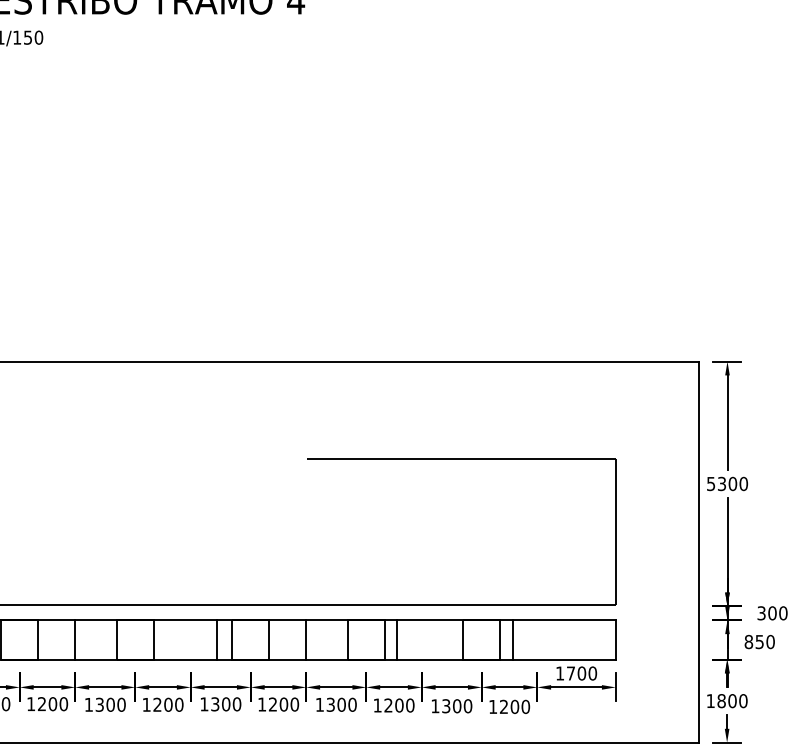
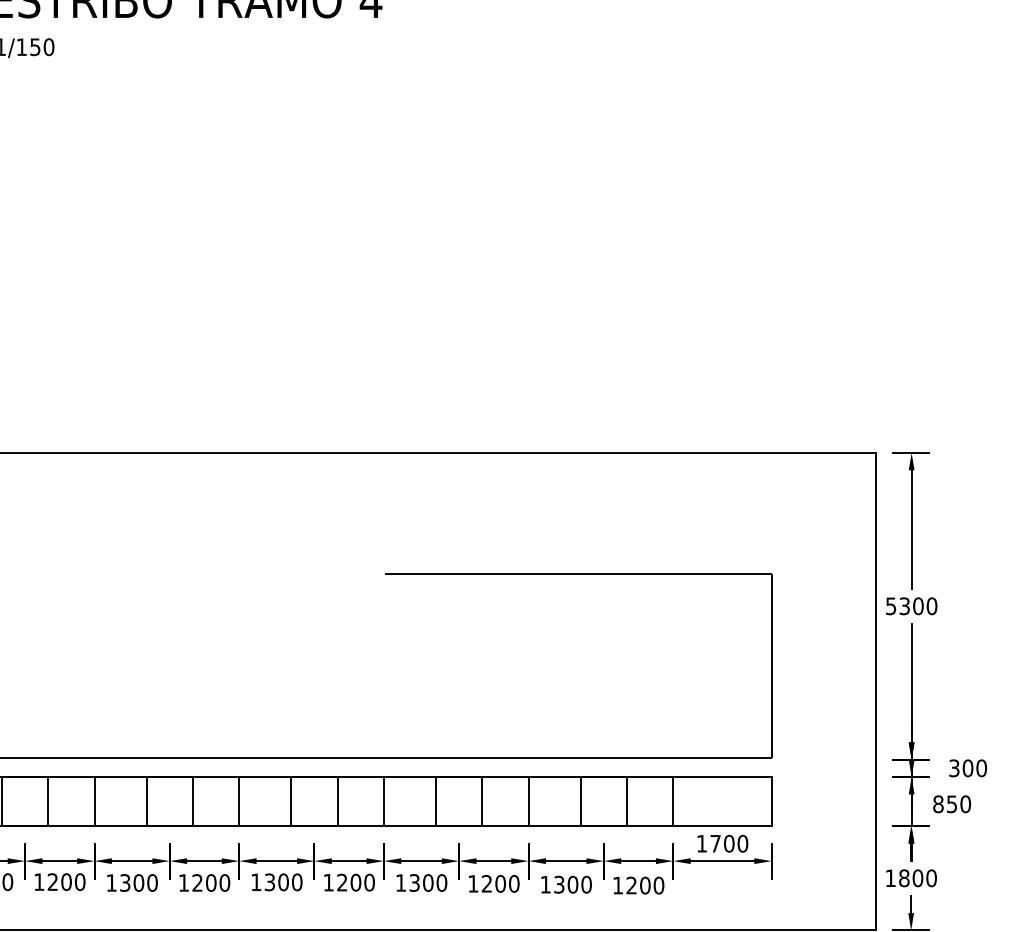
line: (217, 639) -> (239, 801), moved
line: (396, 639) -> (528, 801), moved
line: (512, 639) -> (673, 801), moved

